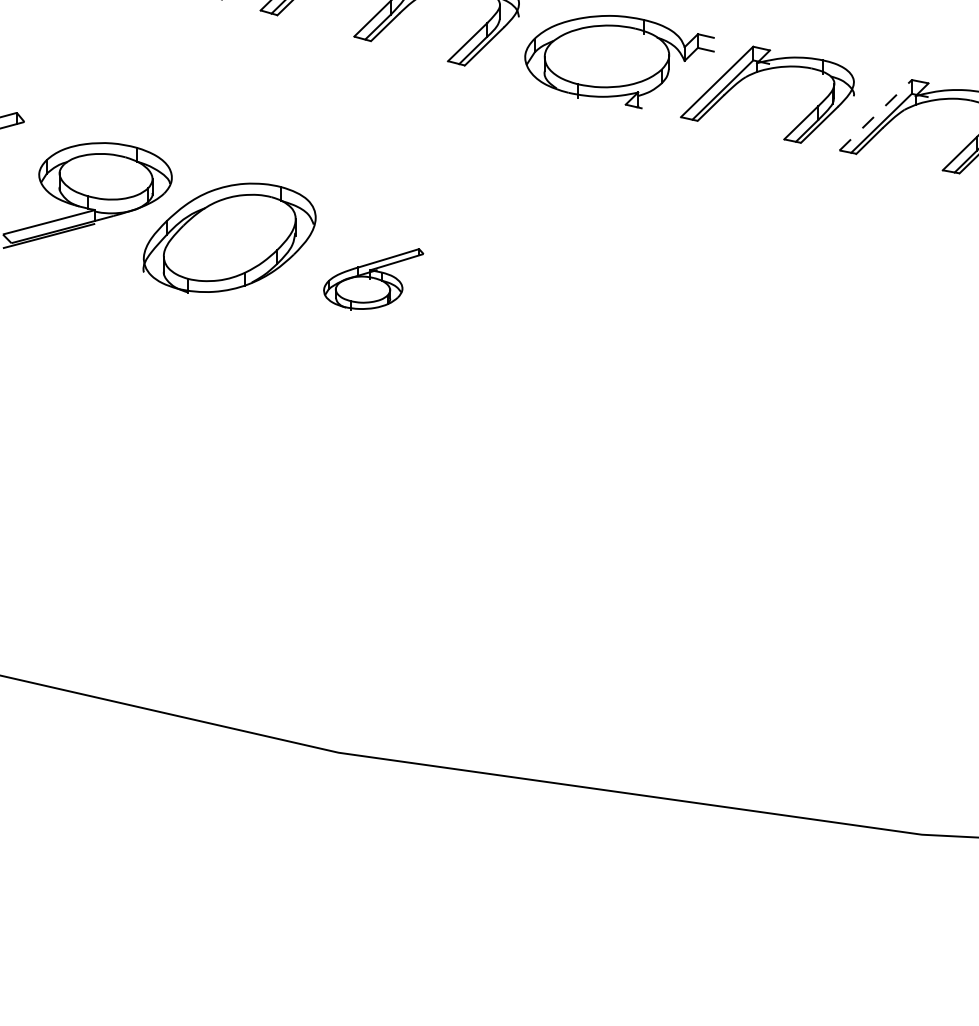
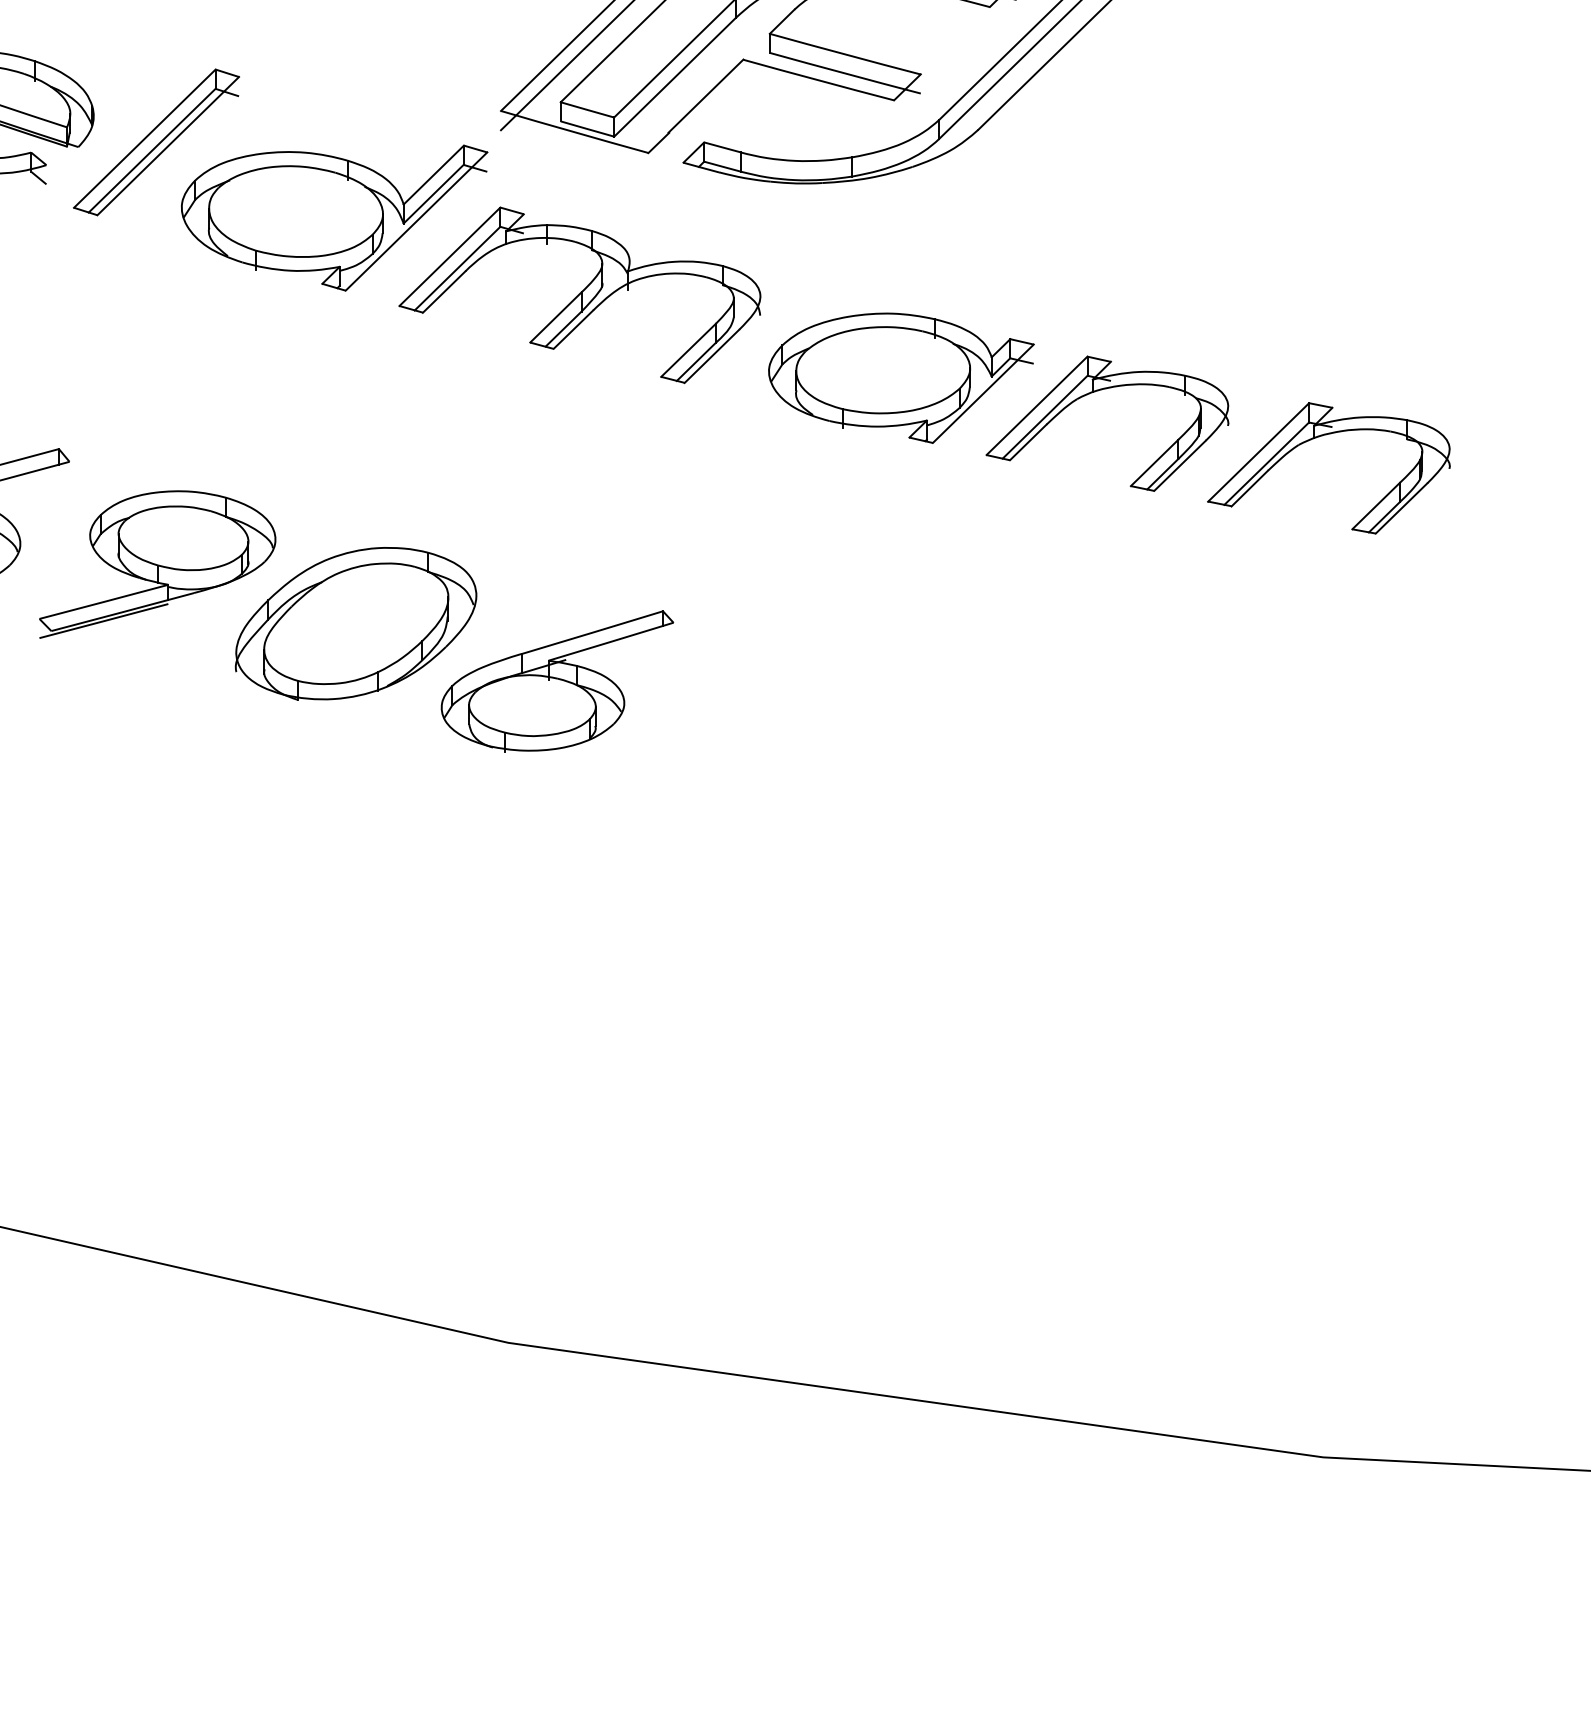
line: (678, 73) -> (982, 393), added
line: (875, 115) -> (1258, 452), dashed -> solid
part: (373, 279) -> (557, 681), size x1.67

